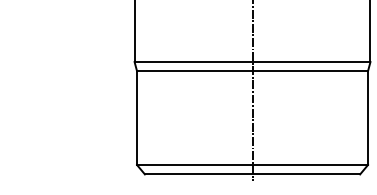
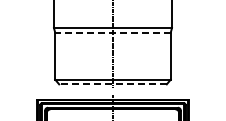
line: (251, 70) -> (112, 32), solid -> dashed
line: (253, 174) -> (113, 84), solid -> dashed

